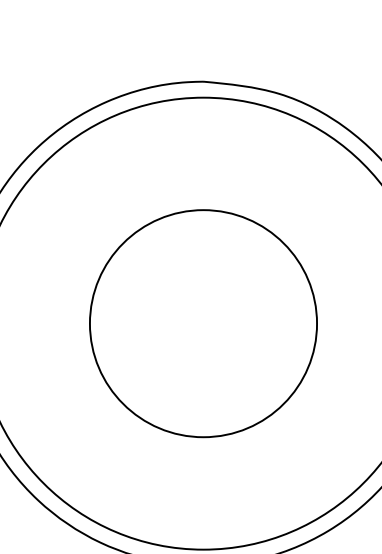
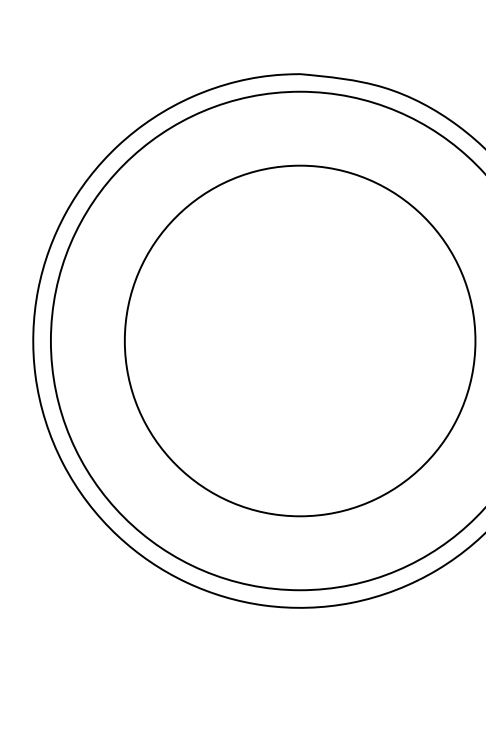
circle: (202, 323) -> (299, 340), size x1.4

